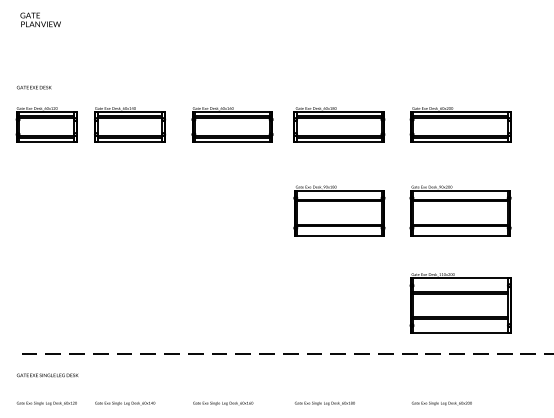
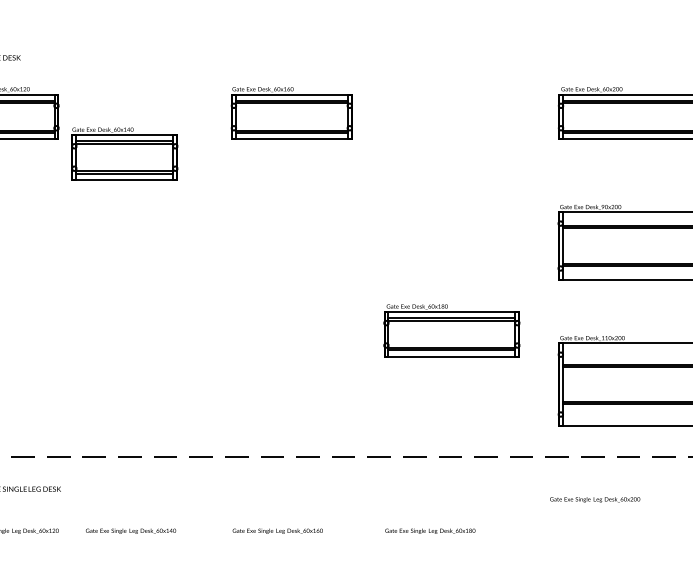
part: (129, 124) -> (123, 153), moved
part: (339, 124) -> (452, 330), moved
part: (339, 210) -> (452, 242), removed
text: (441, 403) -> (594, 499), moved

